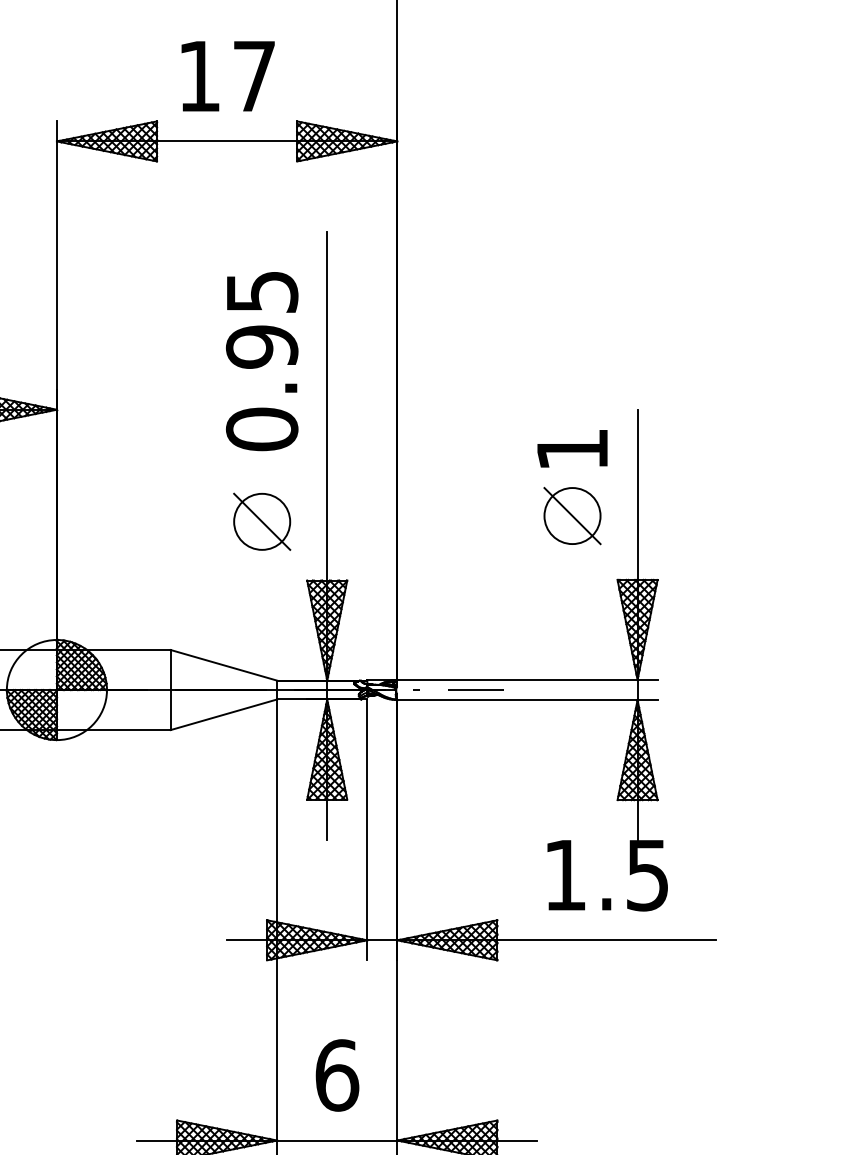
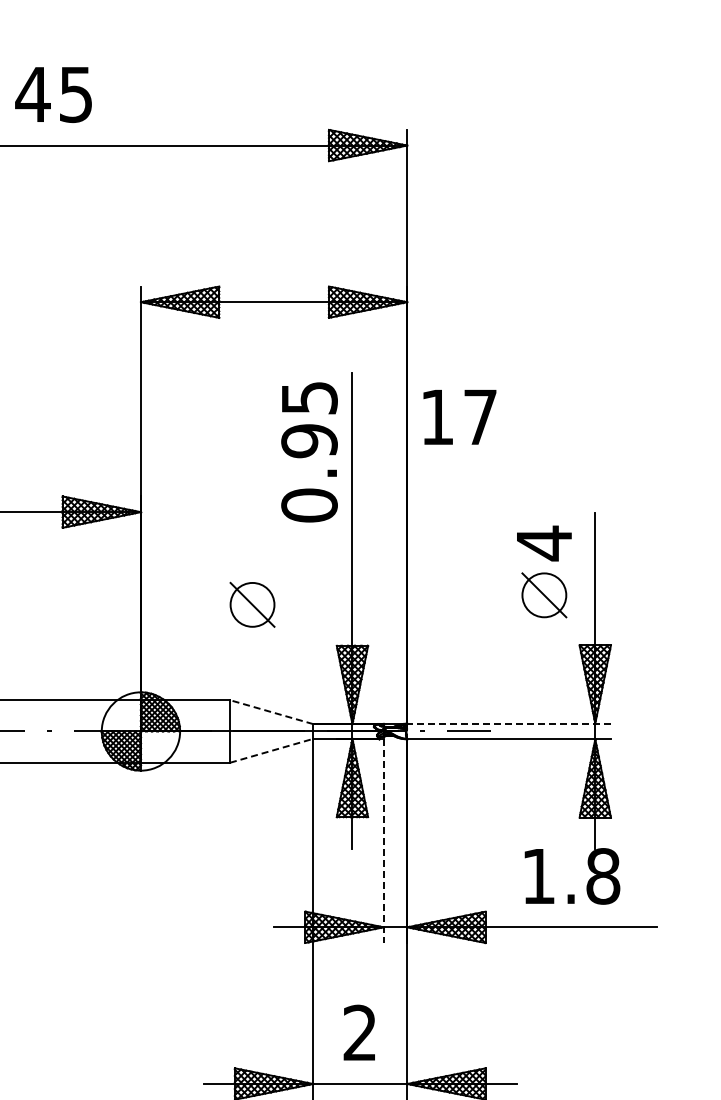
text: (227, 76) -> (459, 417), moved
text: (262, 361) -> (309, 452), moved
text: (572, 449) -> (544, 543), 1 -> 4
part: (262, 521) -> (252, 604), moved
line: (223, 665) -> (271, 712), solid -> dashed
line: (527, 679) -> (509, 723), solid -> dashed
line: (225, 714) -> (272, 750), solid -> dashed
line: (366, 830) -> (383, 841), solid -> dashed
text: (648, 875) -> (603, 876), 1.5 -> 1.8
text: (337, 1074) -> (360, 1032), 6 -> 2

